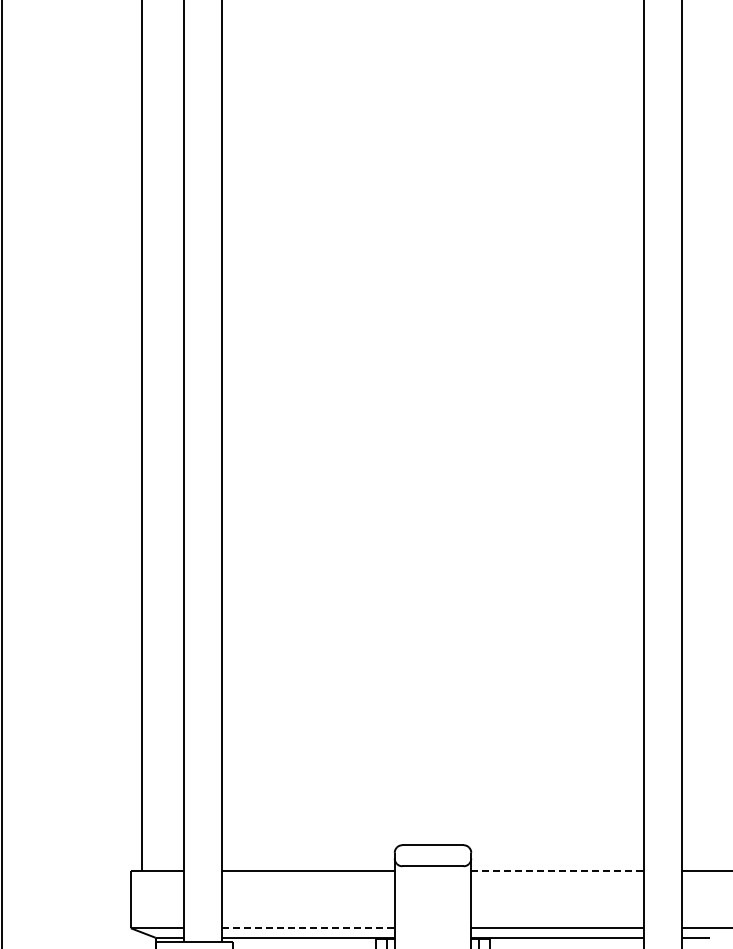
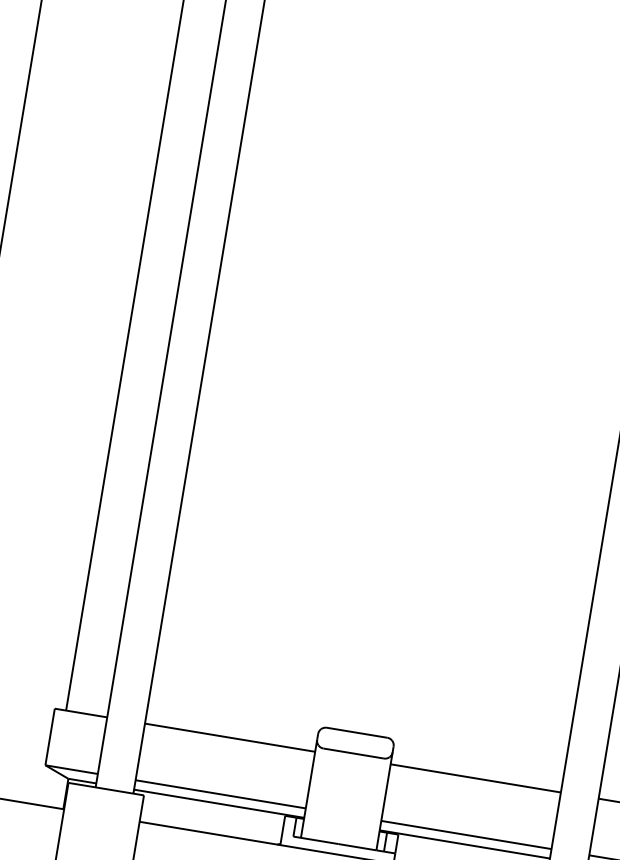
line: (558, 870) -> (476, 778), dashed -> solid
line: (308, 928) -> (220, 794), dashed -> solid

